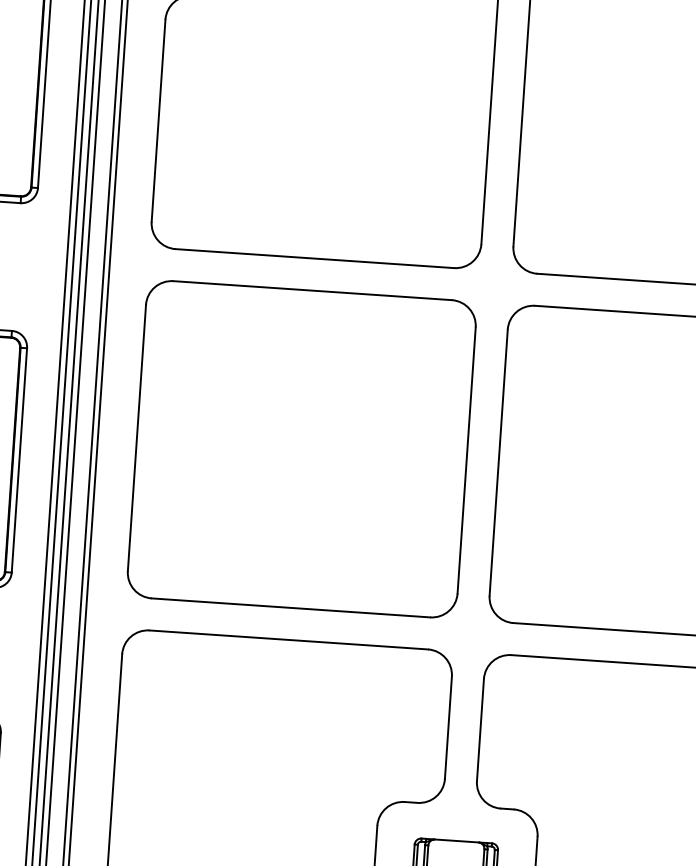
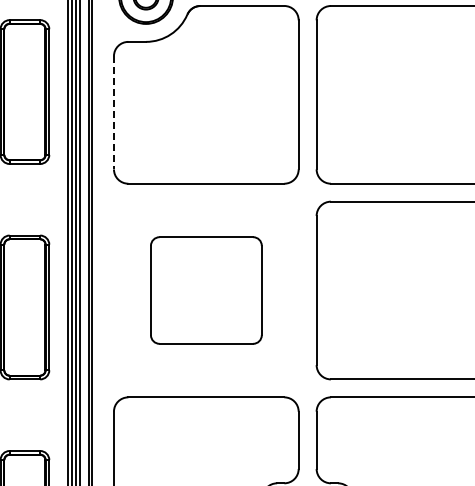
line: (157, 120) -> (113, 112), solid -> dashed
part: (302, 449) -> (206, 290), size x0.6

